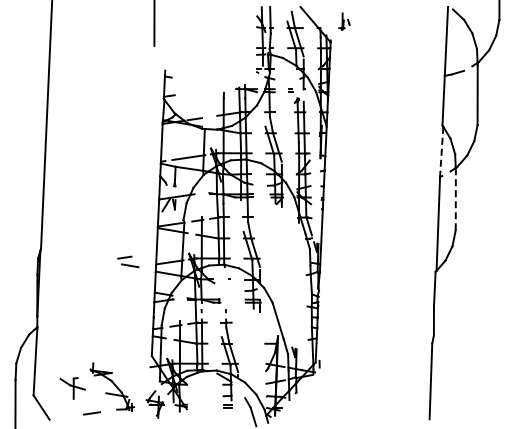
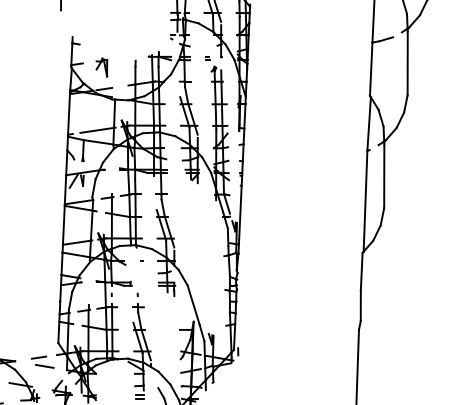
part: (192, 98) -> (101, 66), added
line: (441, 151) -> (368, 123), dashed -> solid
line: (455, 200) -> (383, 176), dashed -> solid
part: (128, 261) -> (42, 361), moved

